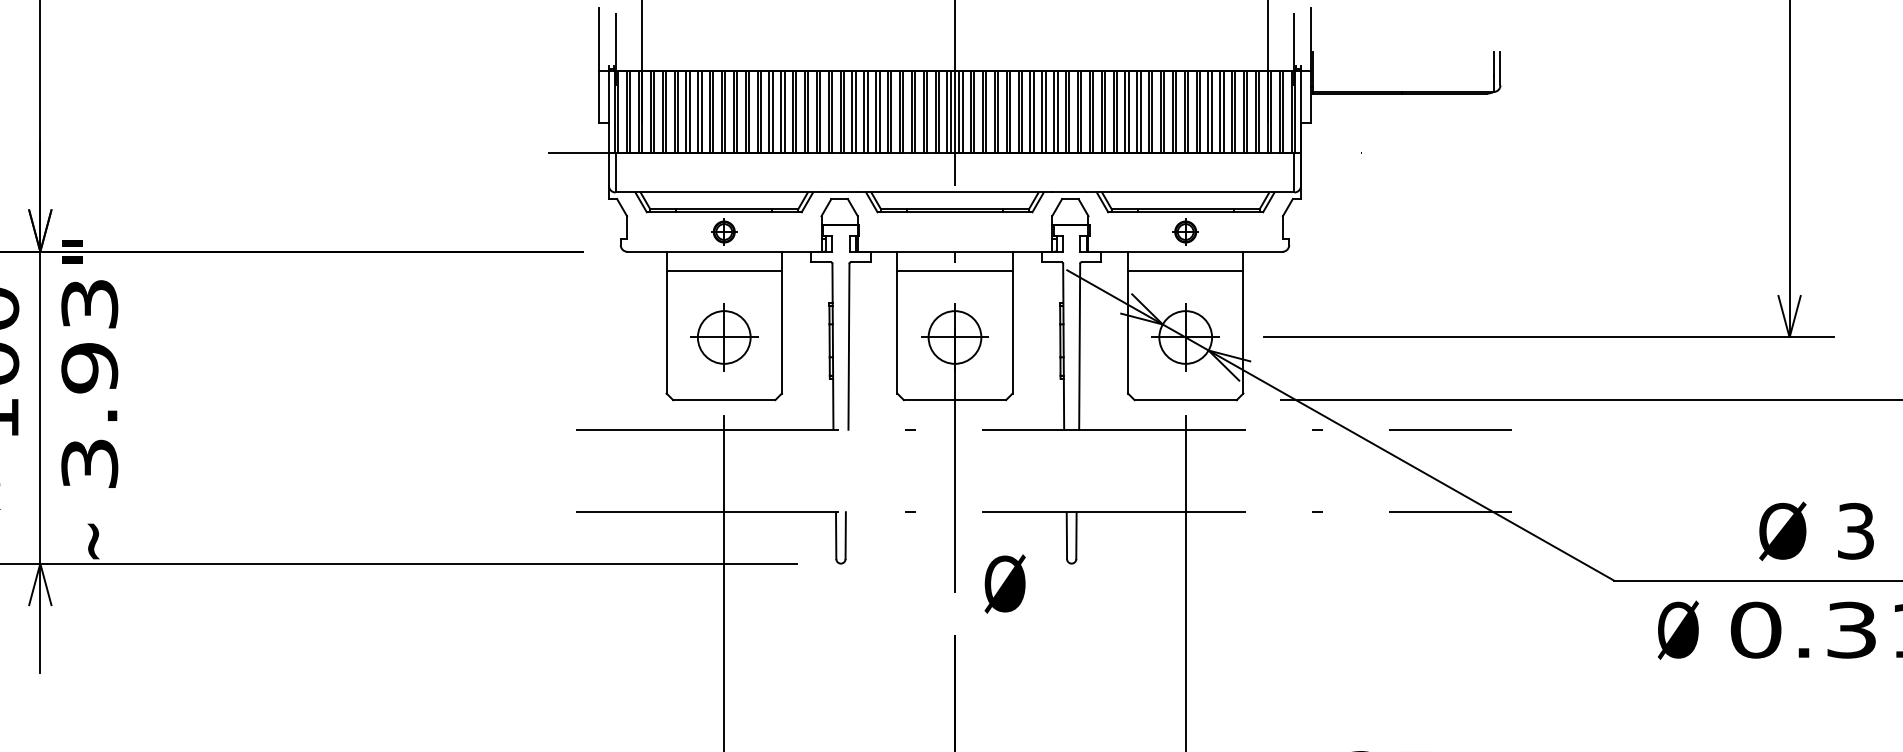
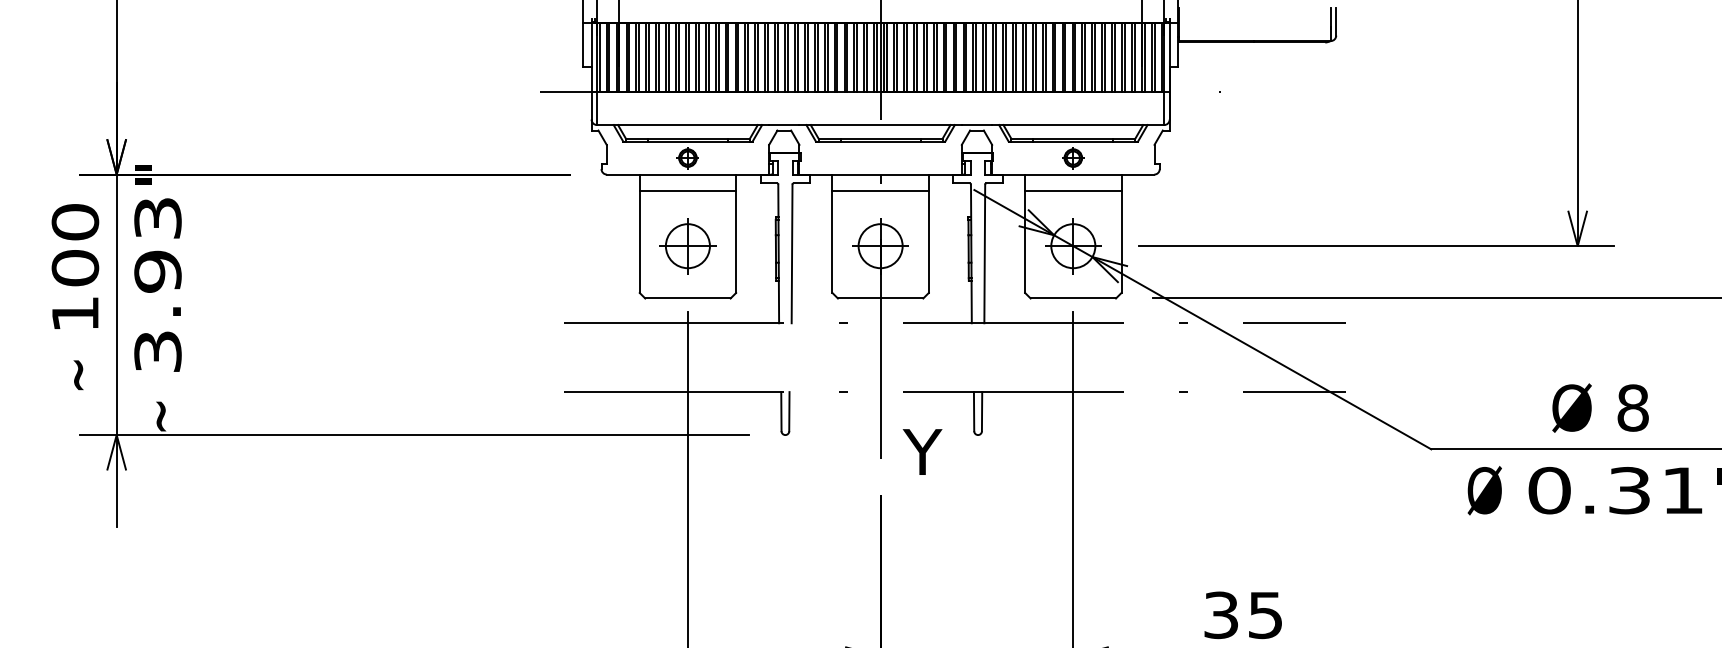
text: (1855, 530) -> (1632, 407), 3 -> 8
text: (1005, 583) -> (922, 451), Ø -> Y

